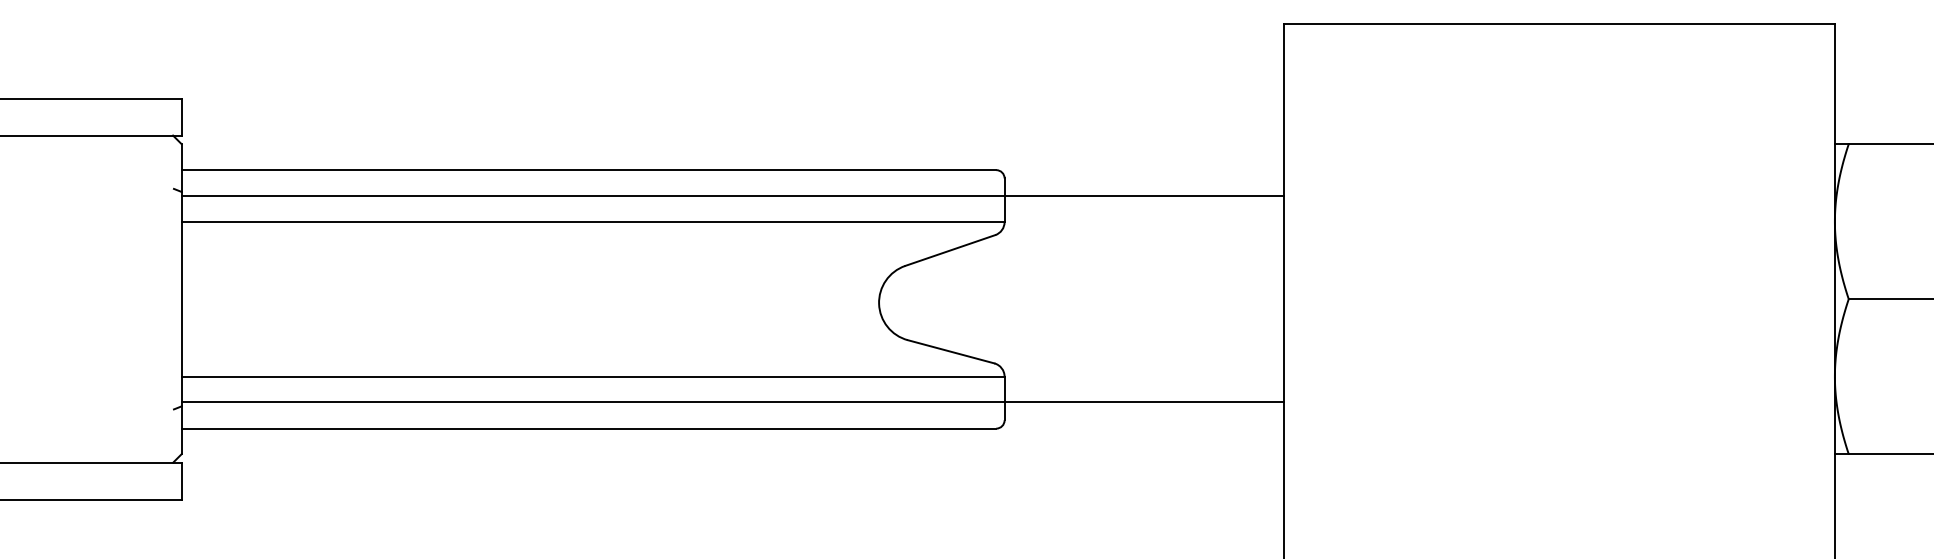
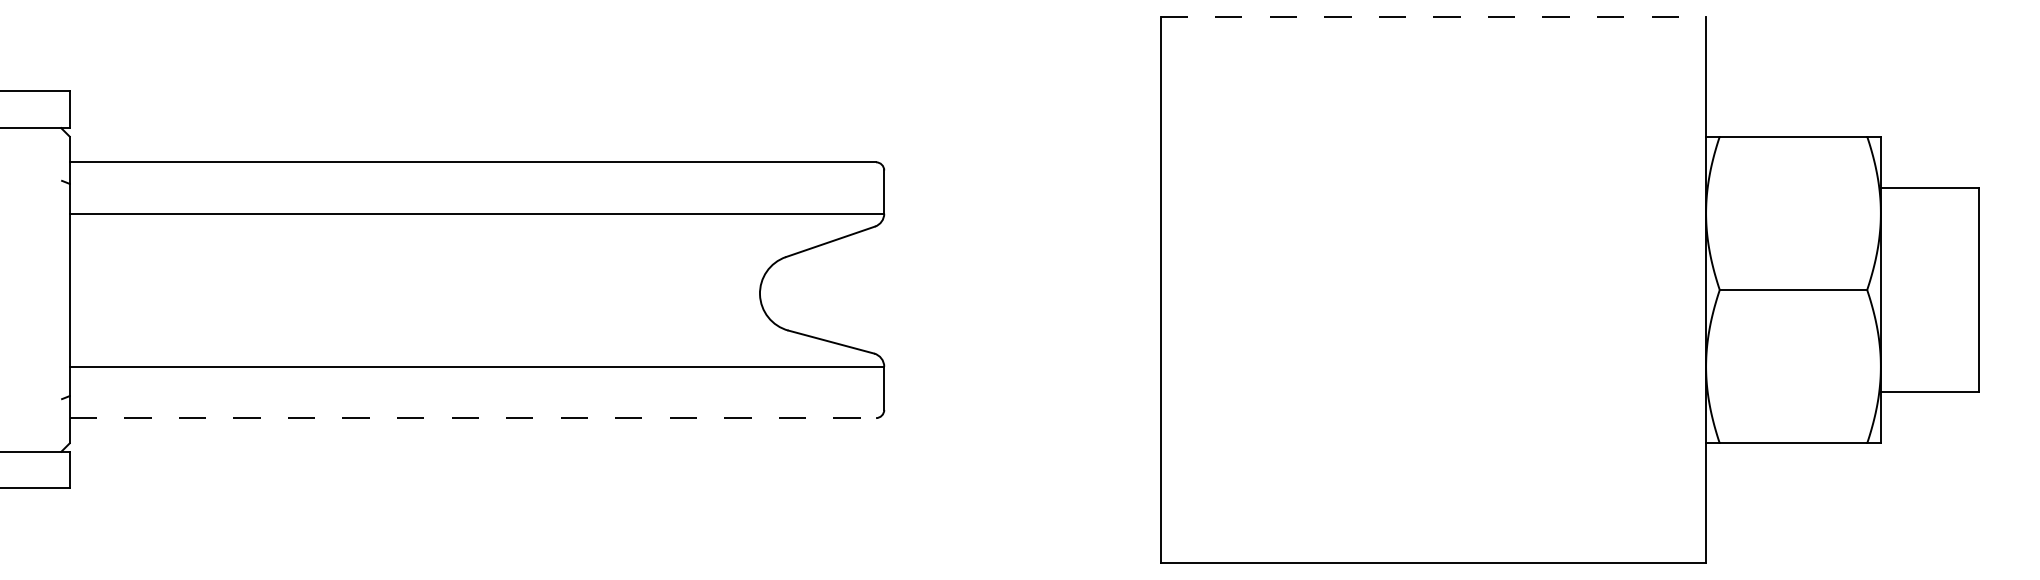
line: (1559, 23) -> (1433, 17), solid -> dashed
line: (732, 195) -> (614, 187), removed
line: (732, 402) -> (614, 392), removed
line: (589, 428) -> (473, 418), solid -> dashed

